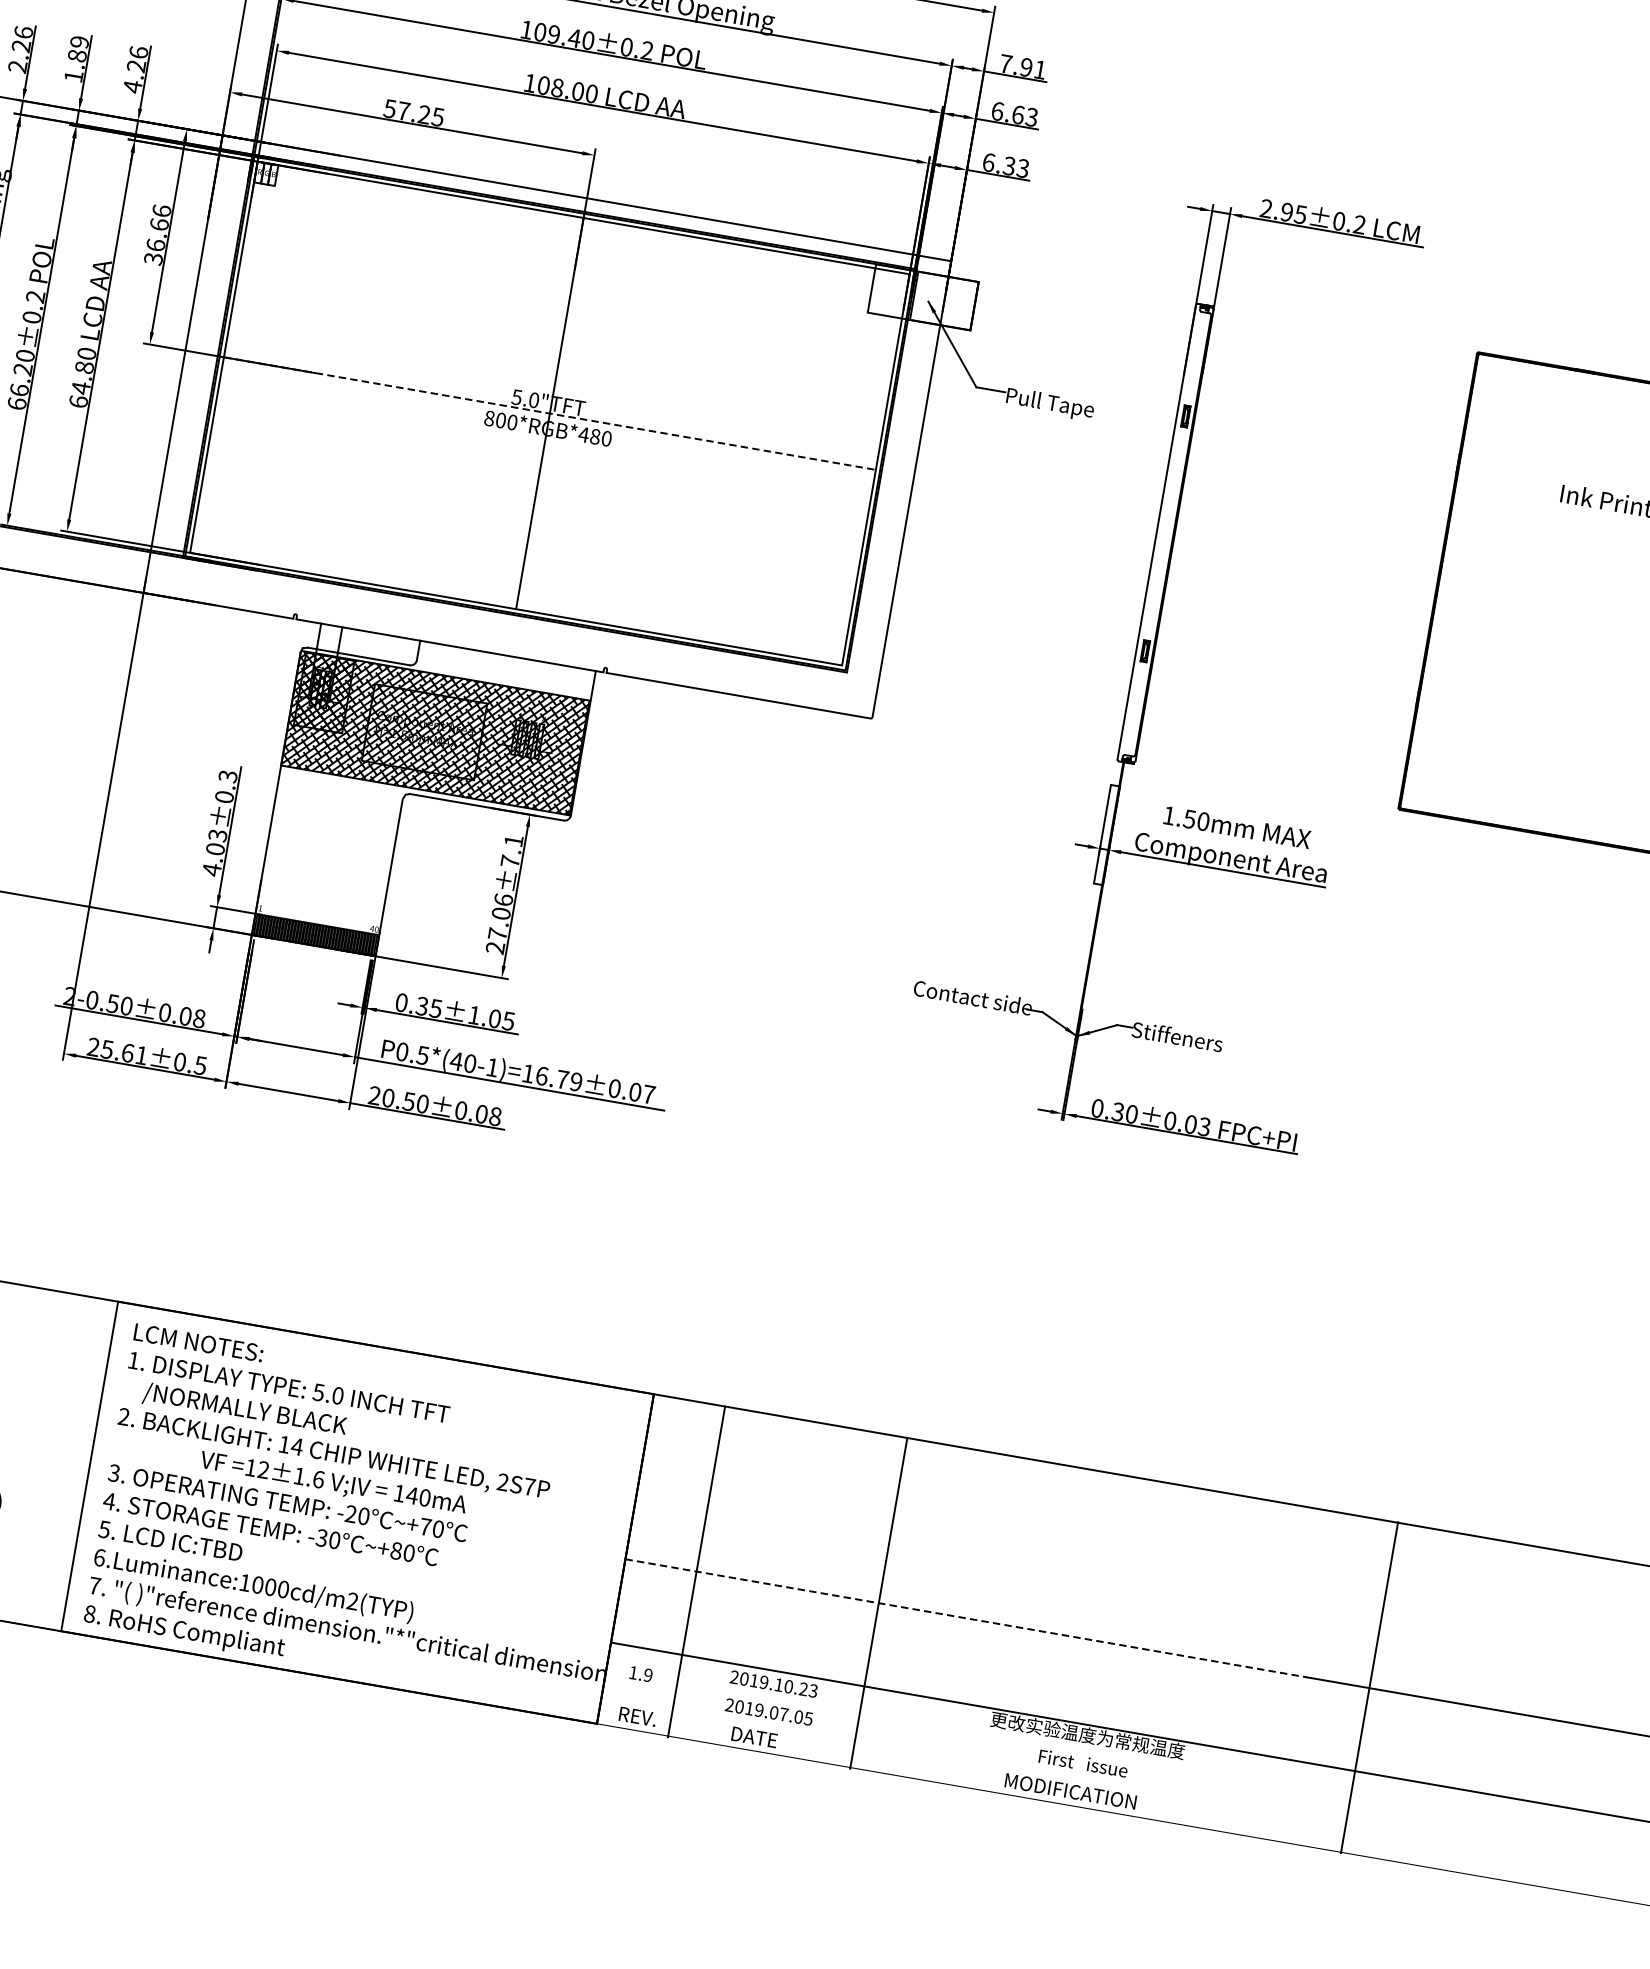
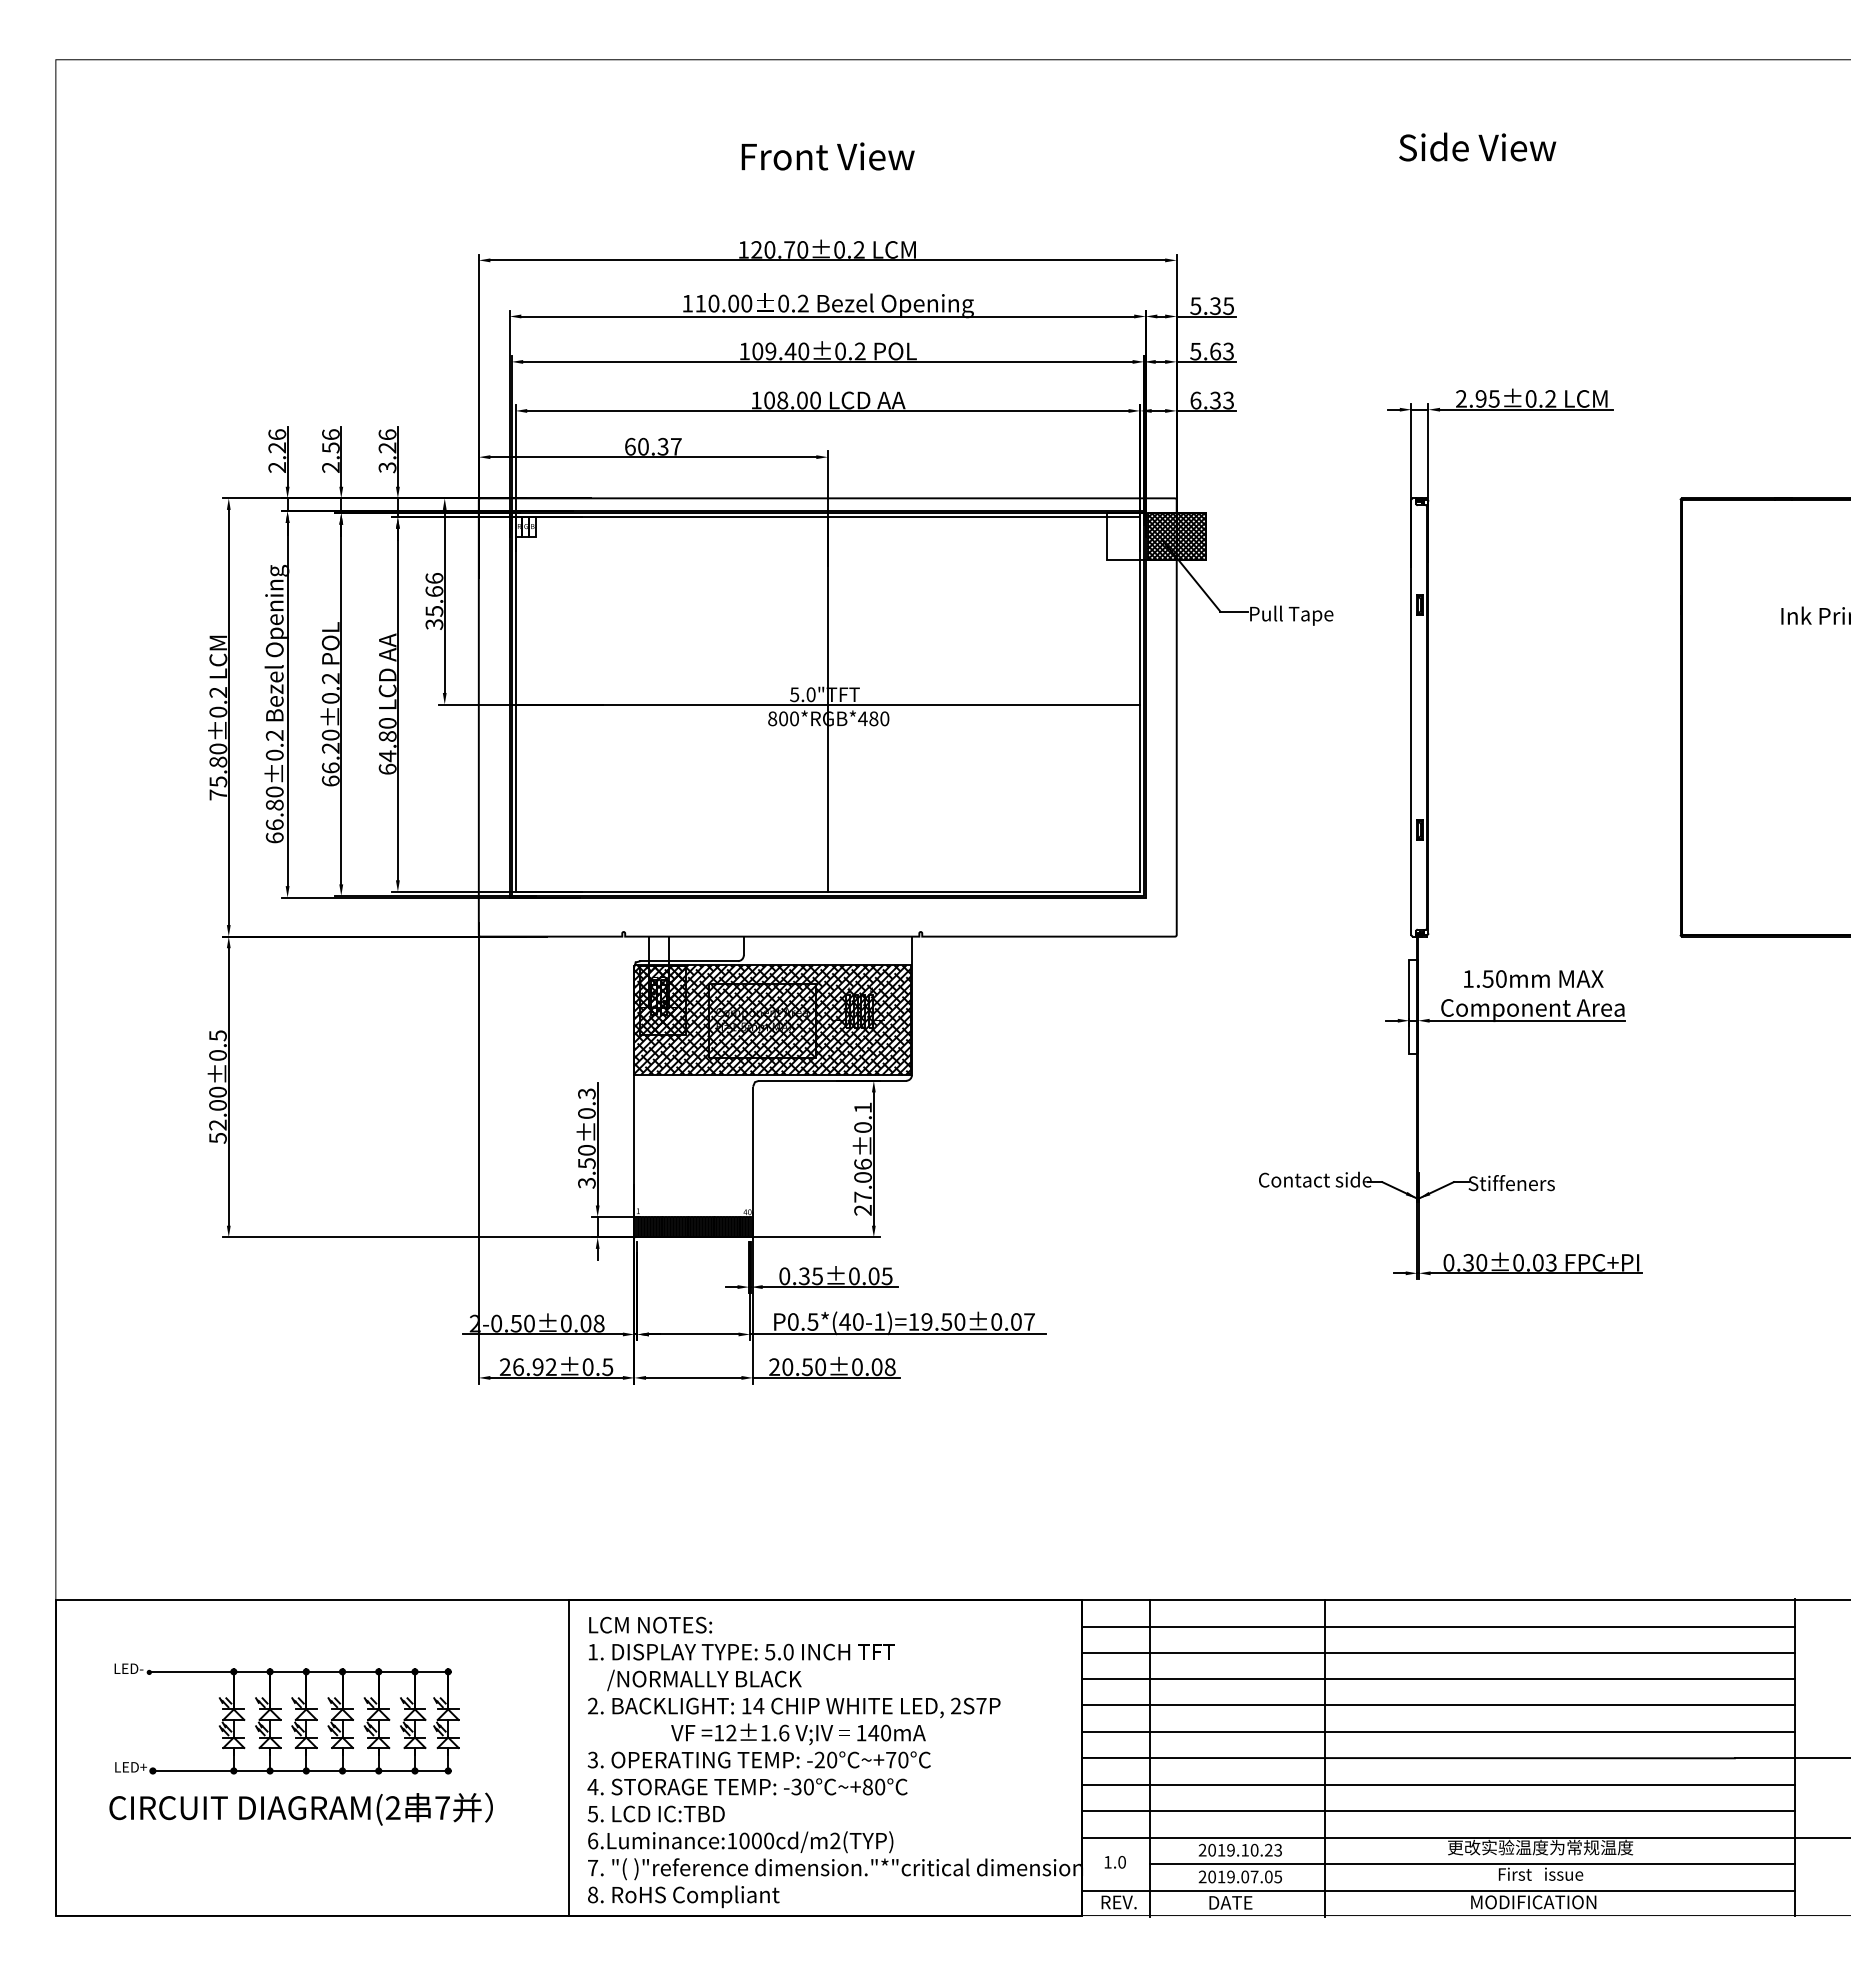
text: (76, 58) -> (330, 450), 1.89 -> 2.56
text: (1022, 67) -> (1211, 306), 7.91 -> 5.35
text: (132, 86) -> (387, 467), 4.26 -> 3.26
text: (997, 111) -> (1195, 351), 6.63 -> 5.63
text: (413, 112) -> (652, 446), 57.25 -> 60.37
text: (156, 244) -> (434, 610), 36.66 -> 35.66
hatch: (944, 301) -> (1176, 536), added
line: (550, 413) -> (828, 704), dashed -> solid
text: (214, 853) -> (586, 1167), 4.03±0.3 -> 3.50±0.3
text: (509, 861) -> (862, 1127), 27.06±7.1 -> 27.06±0.1
text: (474, 1015) -> (854, 1276), 0.35±1.05 -> 0.35±0.05
text: (124, 1052) -> (534, 1367), 25.61±0.5 -> 26.92±0.5
text: (559, 1078) -> (943, 1321), P0.5*(40-1)=16.79±0.07 -> P0.5*(40-1)=19.50±0.07
line: (1021, 1486) -> (1438, 1626), added
line: (1016, 1513) -> (1438, 1652), added
line: (1011, 1541) -> (1438, 1679), added
line: (1006, 1568) -> (1438, 1705), added
line: (1002, 1596) -> (1438, 1732), added
line: (967, 1618) -> (1409, 1758), dashed -> solid
line: (992, 1651) -> (1438, 1784), added
text: (647, 1675) -> (1121, 1862), 1.9 -> 1.0
line: (987, 1679) -> (1438, 1811), added
line: (1013, 1739) -> (1472, 1863), added
line: (973, 1761) -> (1438, 1890), added

